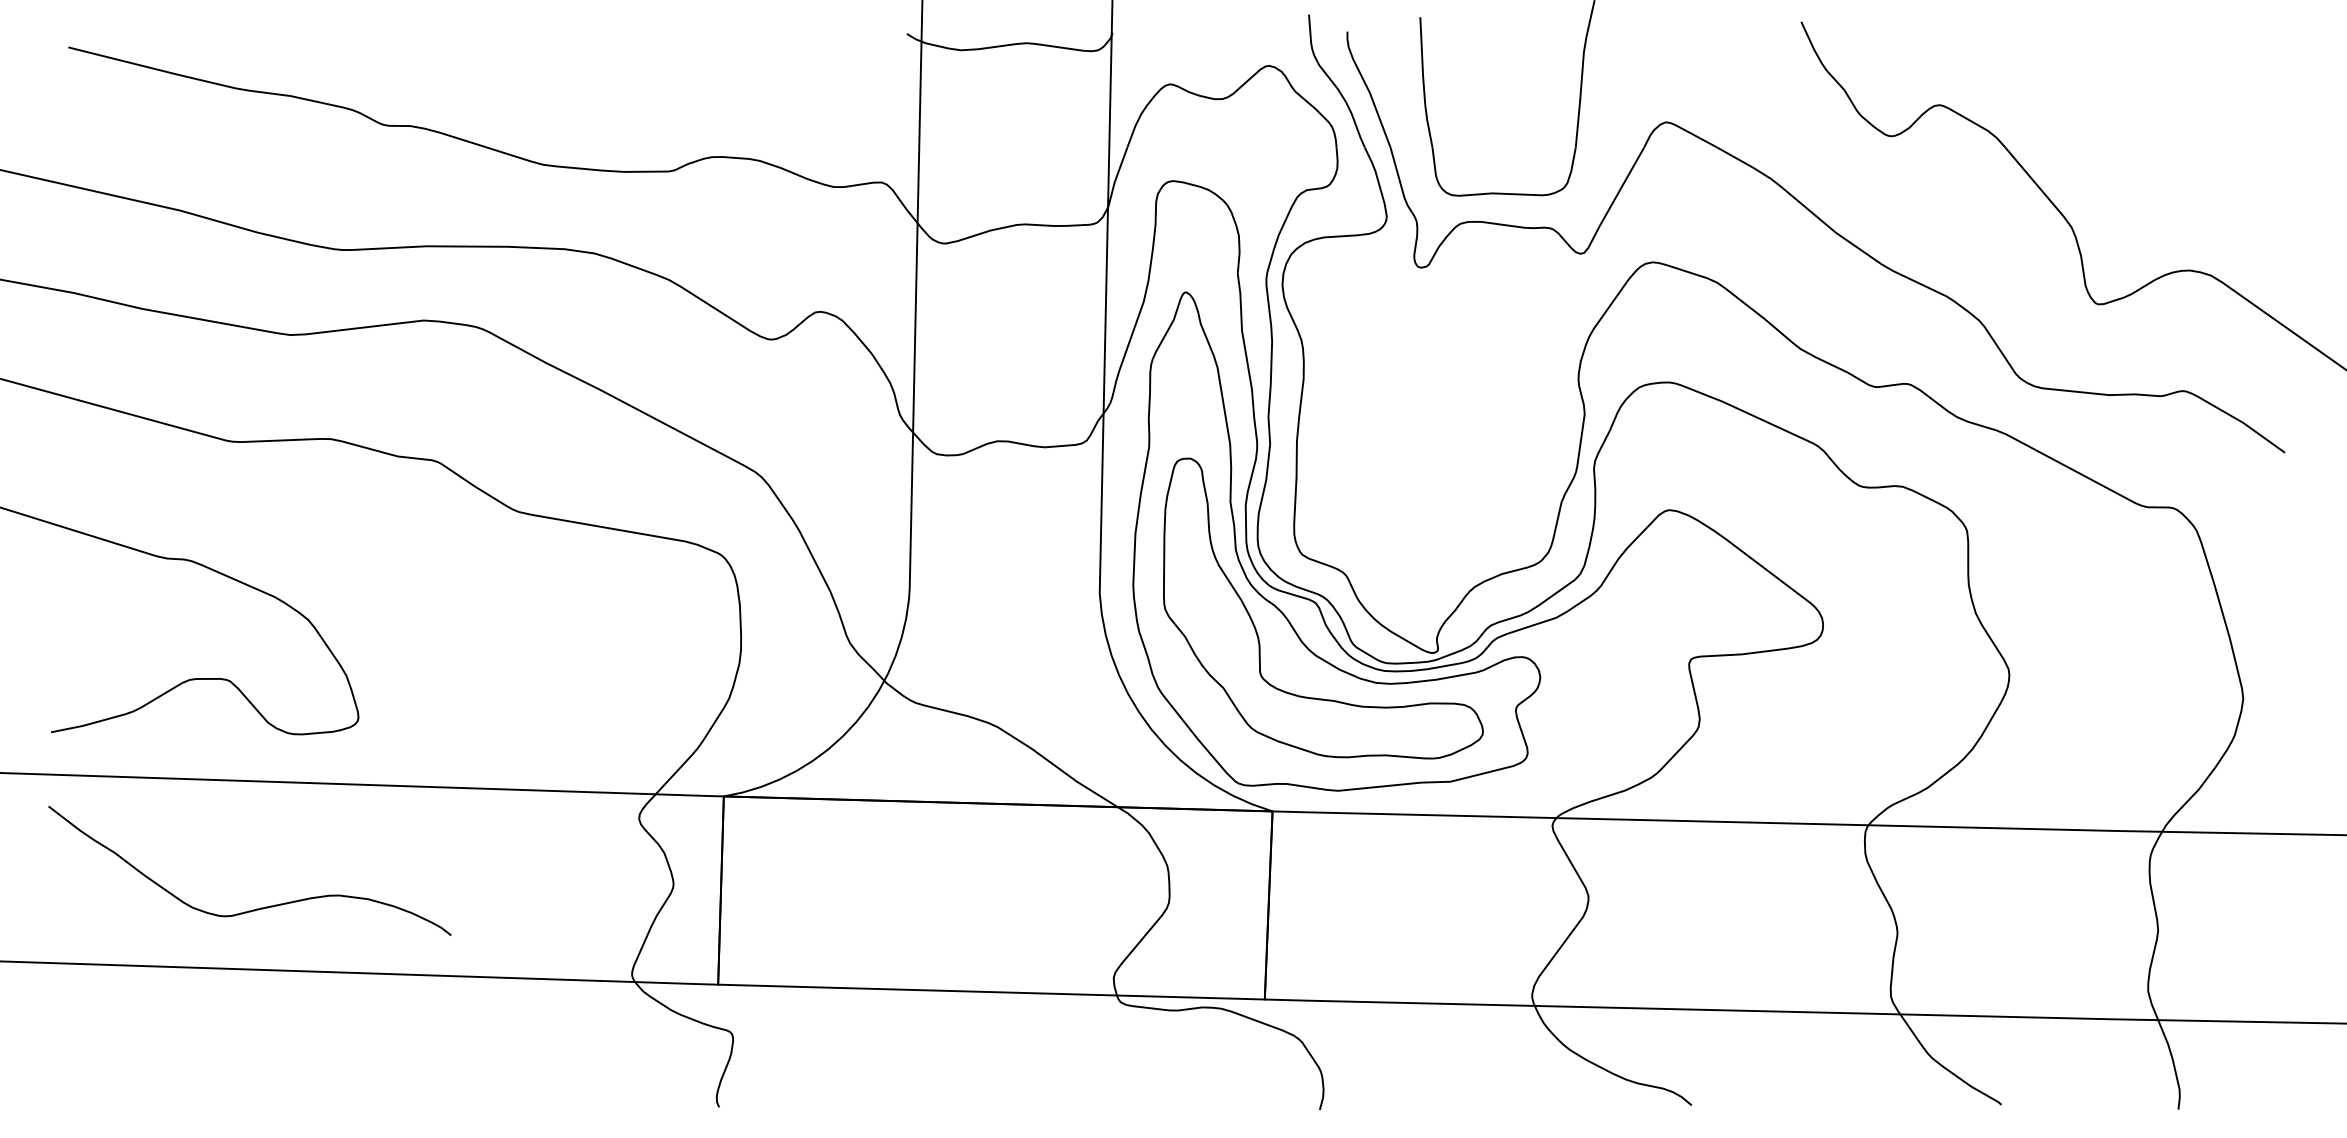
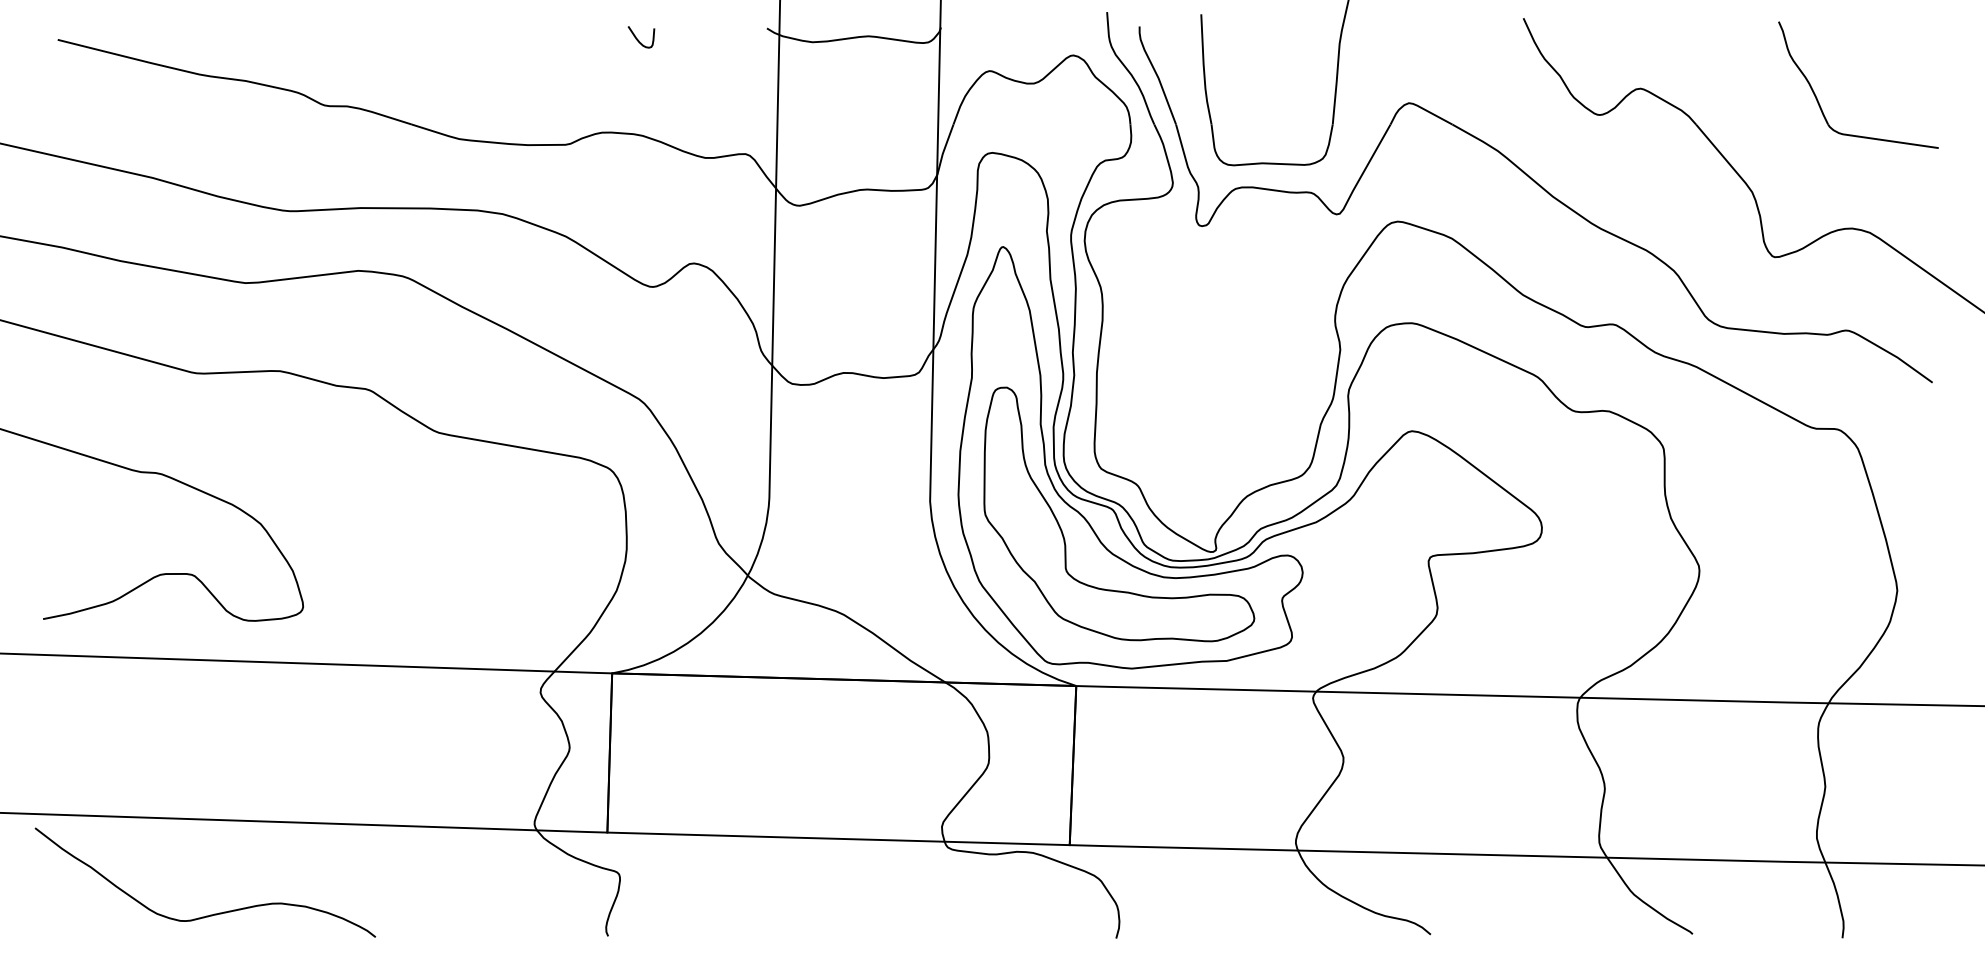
curve: (754, 46) -> (638, 39), added
part: (2149, 117) -> (1818, 99), added
curve: (256, 908) -> (210, 914), moved

